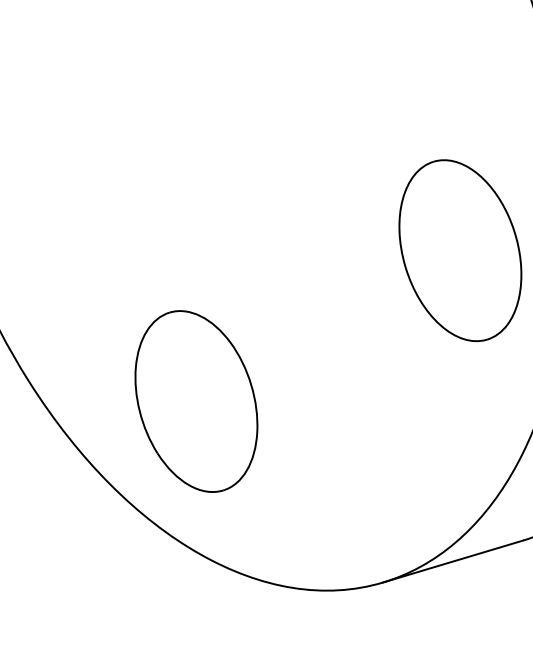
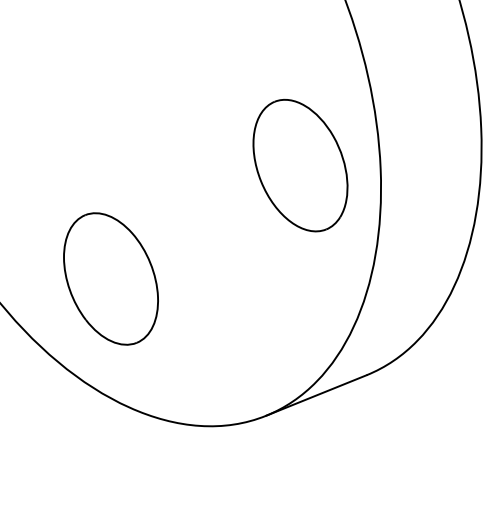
part: (195, 400) -> (110, 278), moved

